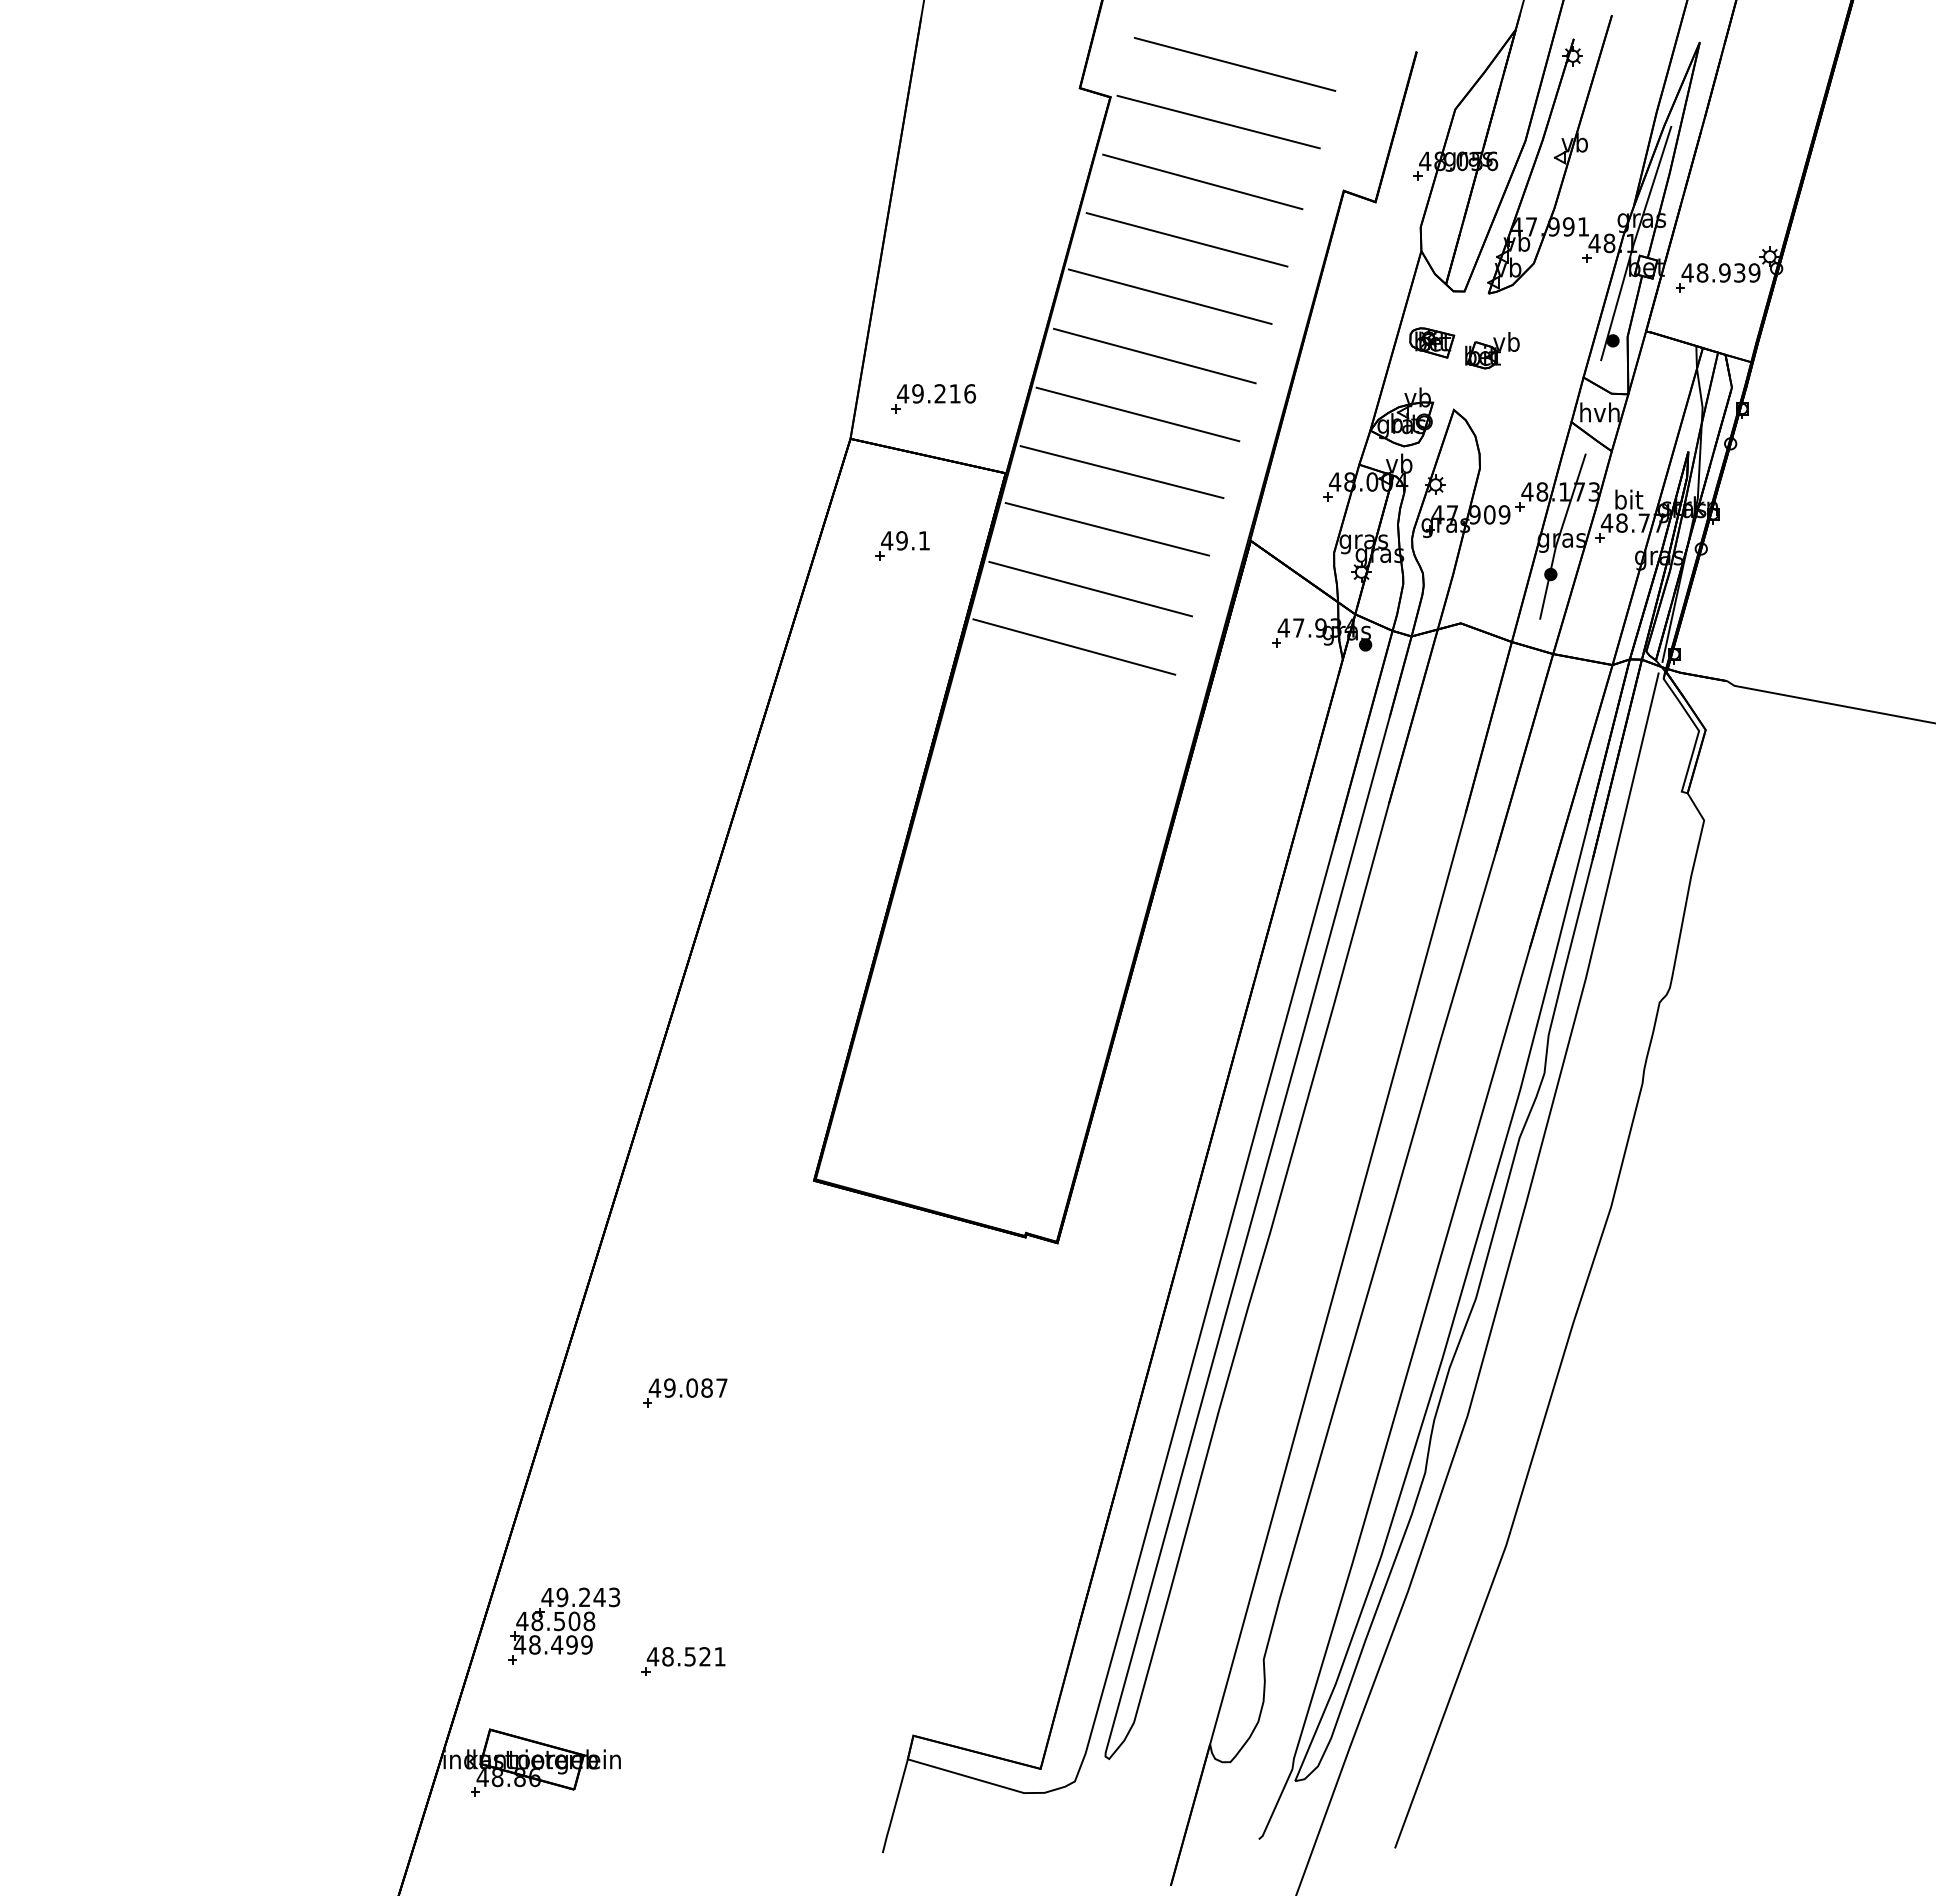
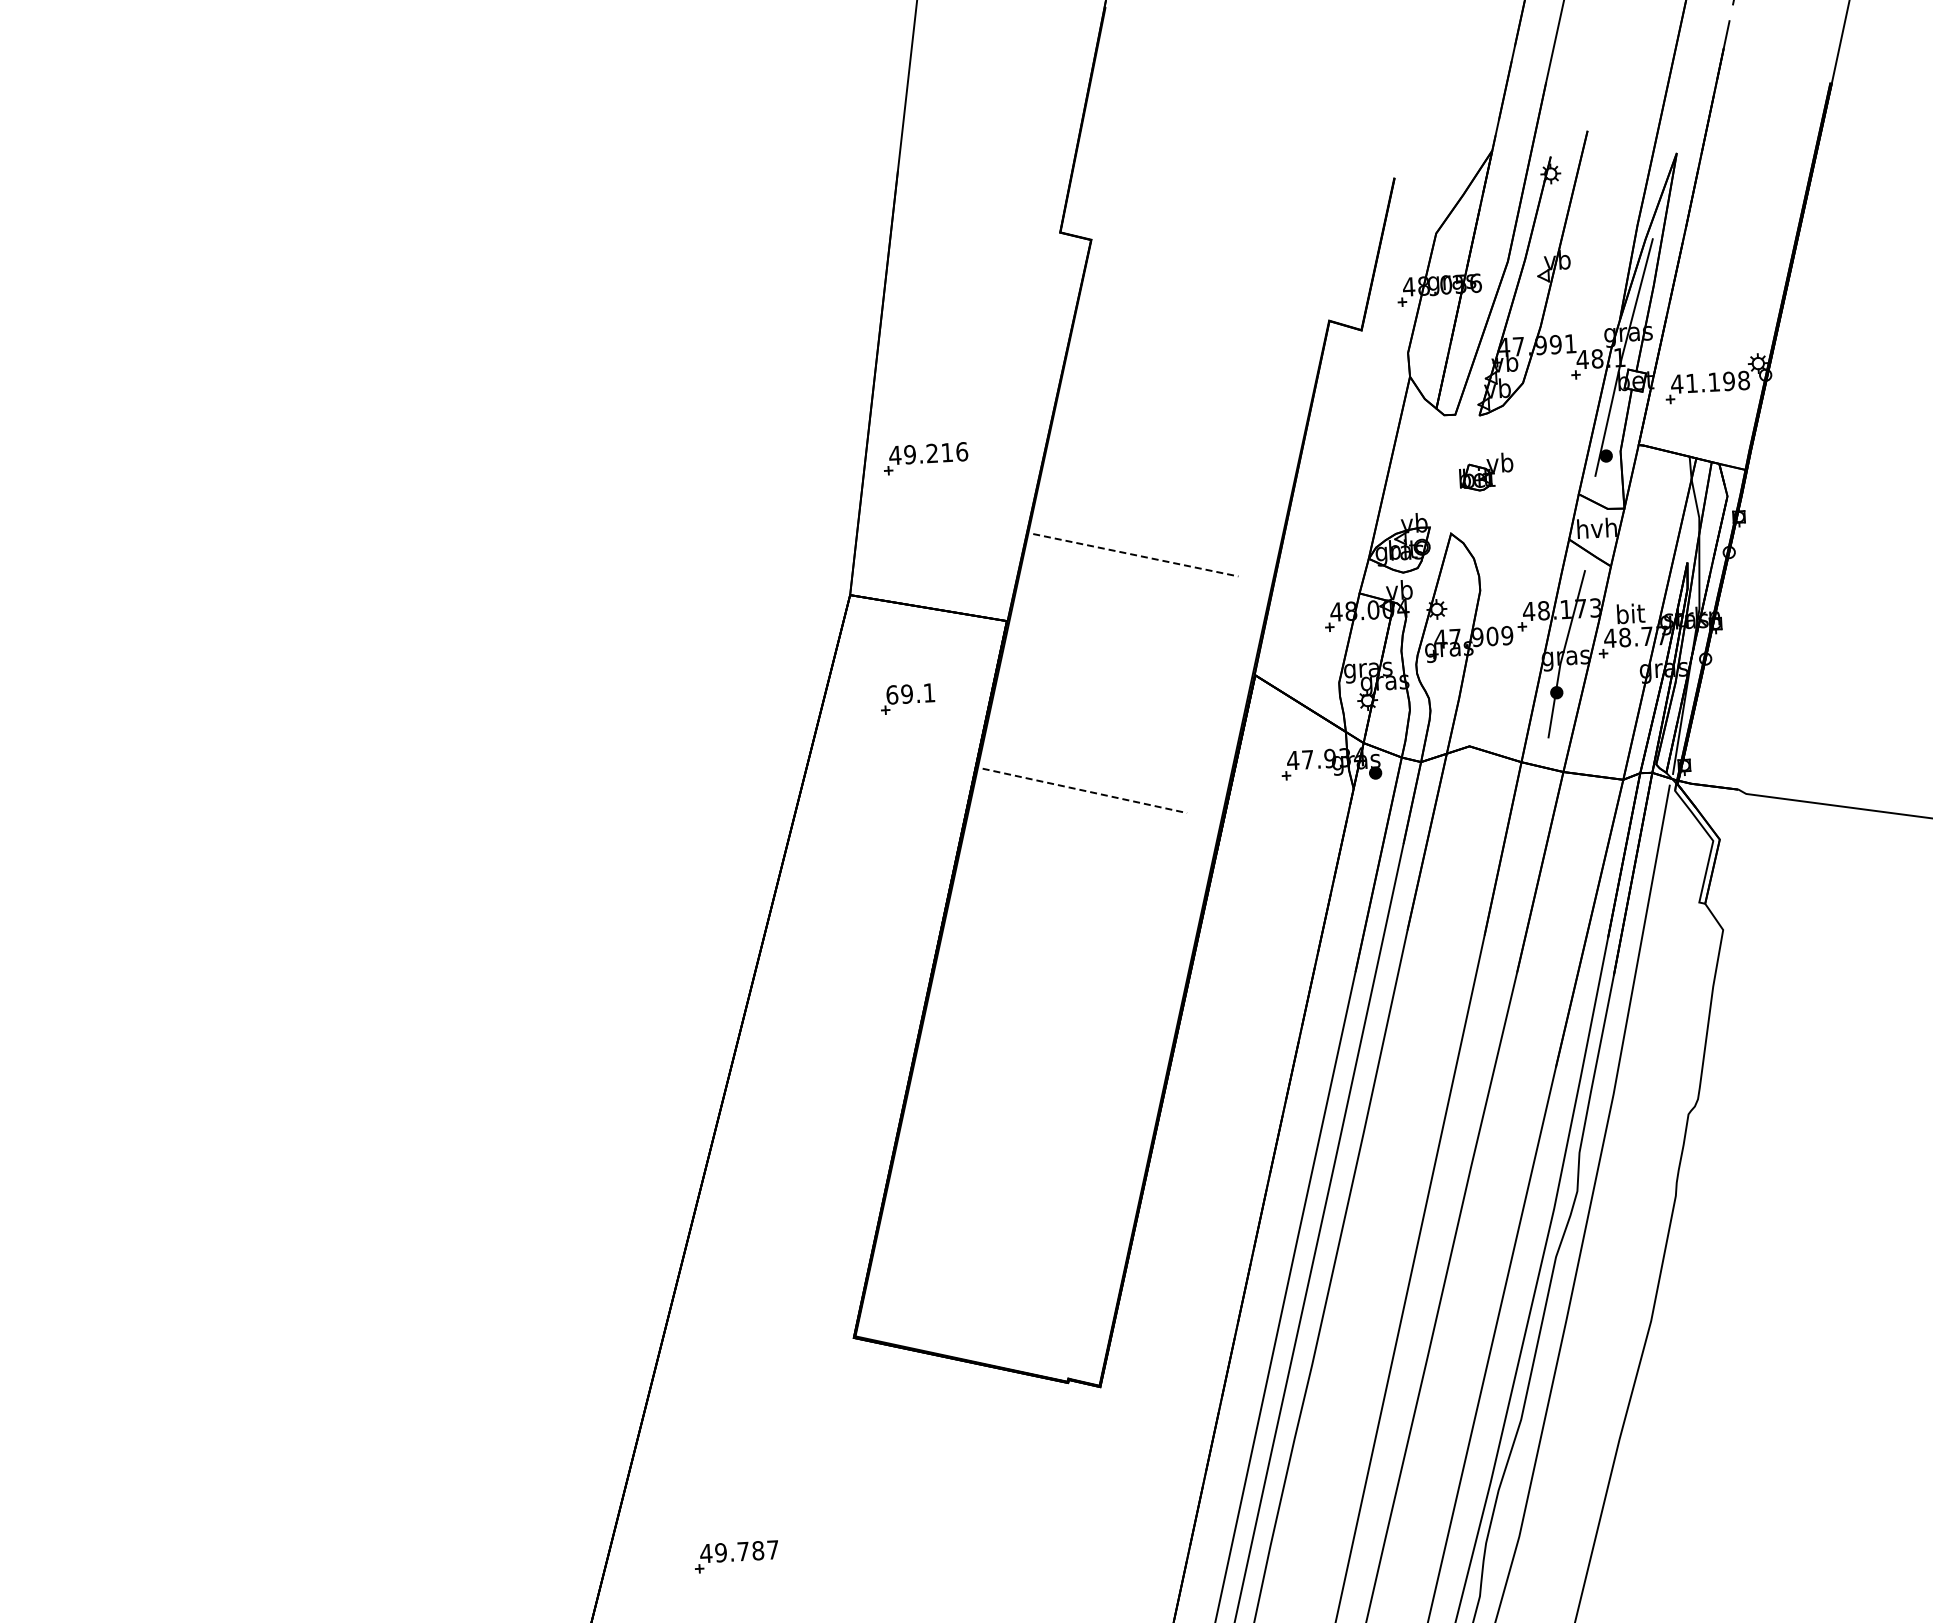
line: (1234, 64) -> (1213, 200), removed
line: (1218, 121) -> (1200, 258), removed
line: (1202, 181) -> (1187, 319), removed
line: (1186, 239) -> (1174, 377), removed
text: (1728, 272) -> (1717, 381), 48.939 -> 41.198
line: (1169, 296) -> (1160, 435), removed
part: (1432, 342) -> (1426, 467), removed
line: (1154, 355) -> (1149, 495), removed
part: (933, 398) -> (925, 458), moved
line: (1137, 414) -> (1135, 555), solid -> dashed
line: (1121, 472) -> (1122, 614), removed
line: (1106, 529) -> (1110, 671), removed
text: (887, 540) -> (892, 694), 49.1 -> 69.1
line: (1090, 588) -> (1097, 731), removed
line: (1074, 647) -> (1085, 791), solid -> dashed
text: (692, 1387) -> (743, 1550), 49.087 -> 49.787

